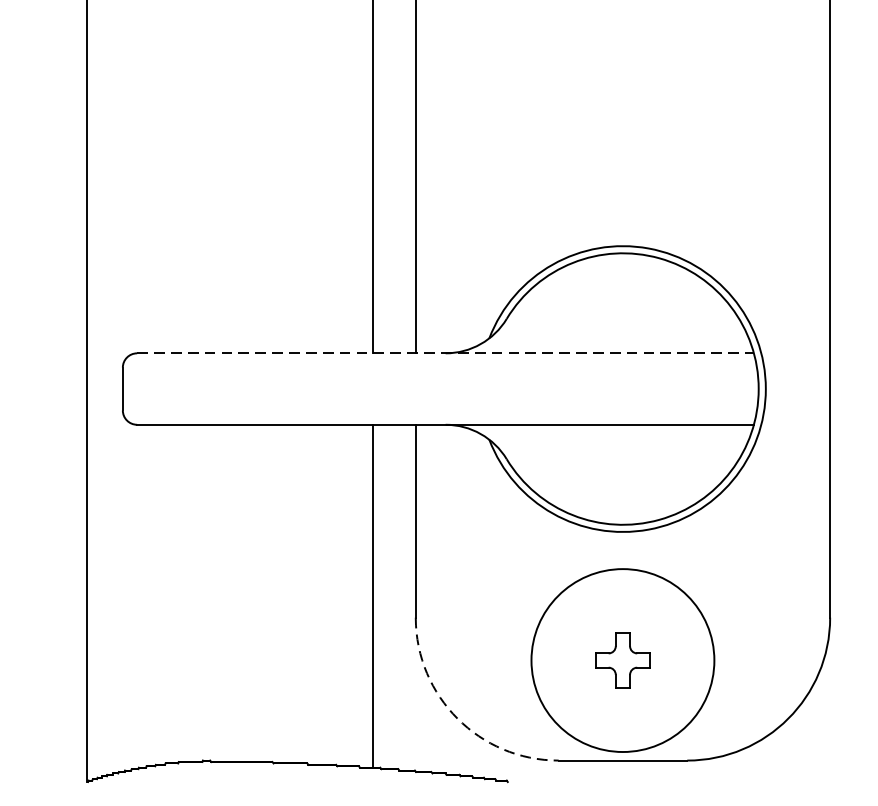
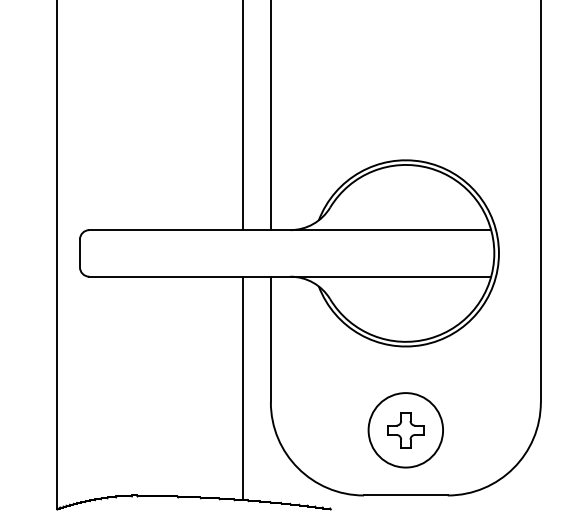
line: (445, 353) -> (290, 230), dashed -> solid
circle: (622, 660) -> (405, 430), size x0.62
arc: (458, 719) -> (298, 468), dashed -> solid

